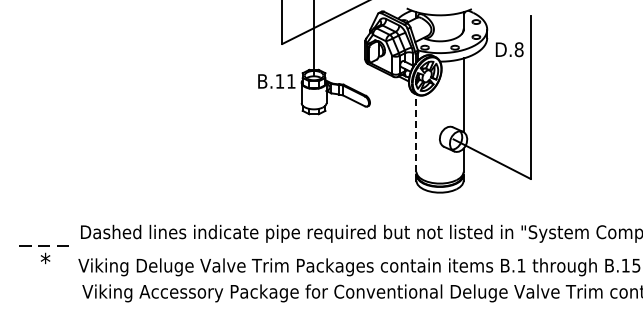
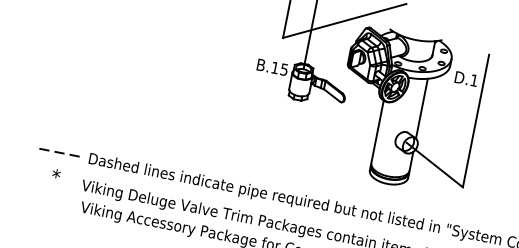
text: (518, 49) -> (473, 80), D.8 -> D.1
text: (291, 81) -> (284, 69), B.11 -> B.15
line: (416, 133) -> (377, 132), dashed -> solid
line: (43, 245) -> (59, 152), moved

